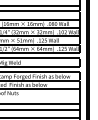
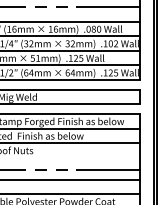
line: (25, 11) -> (45, 7), solid -> dashed
line: (25, 104) -> (45, 170), solid -> dashed

